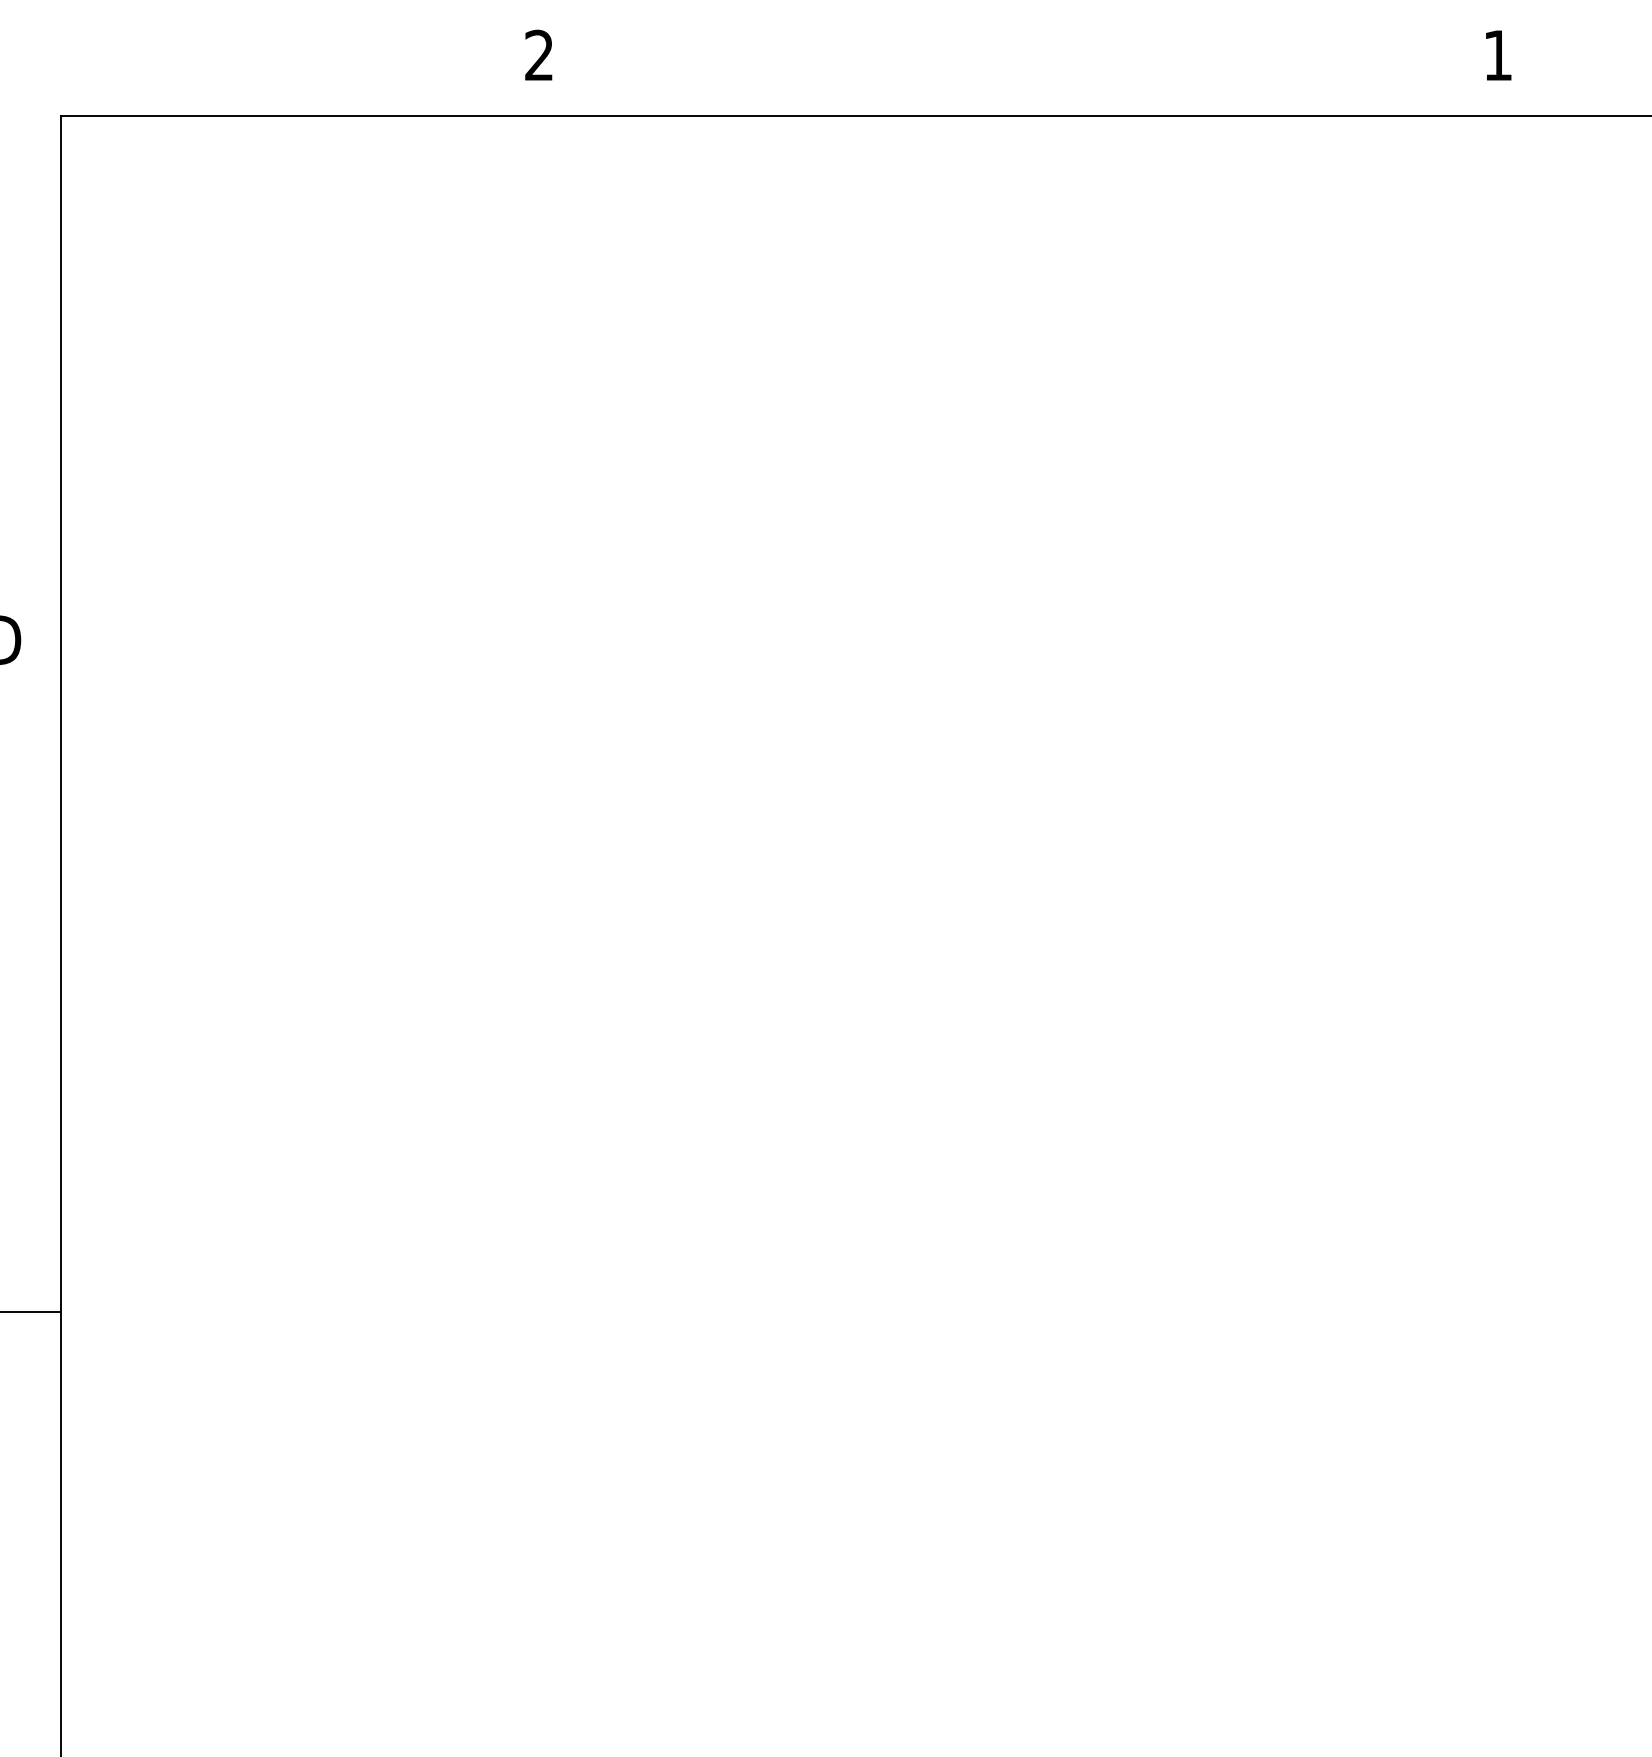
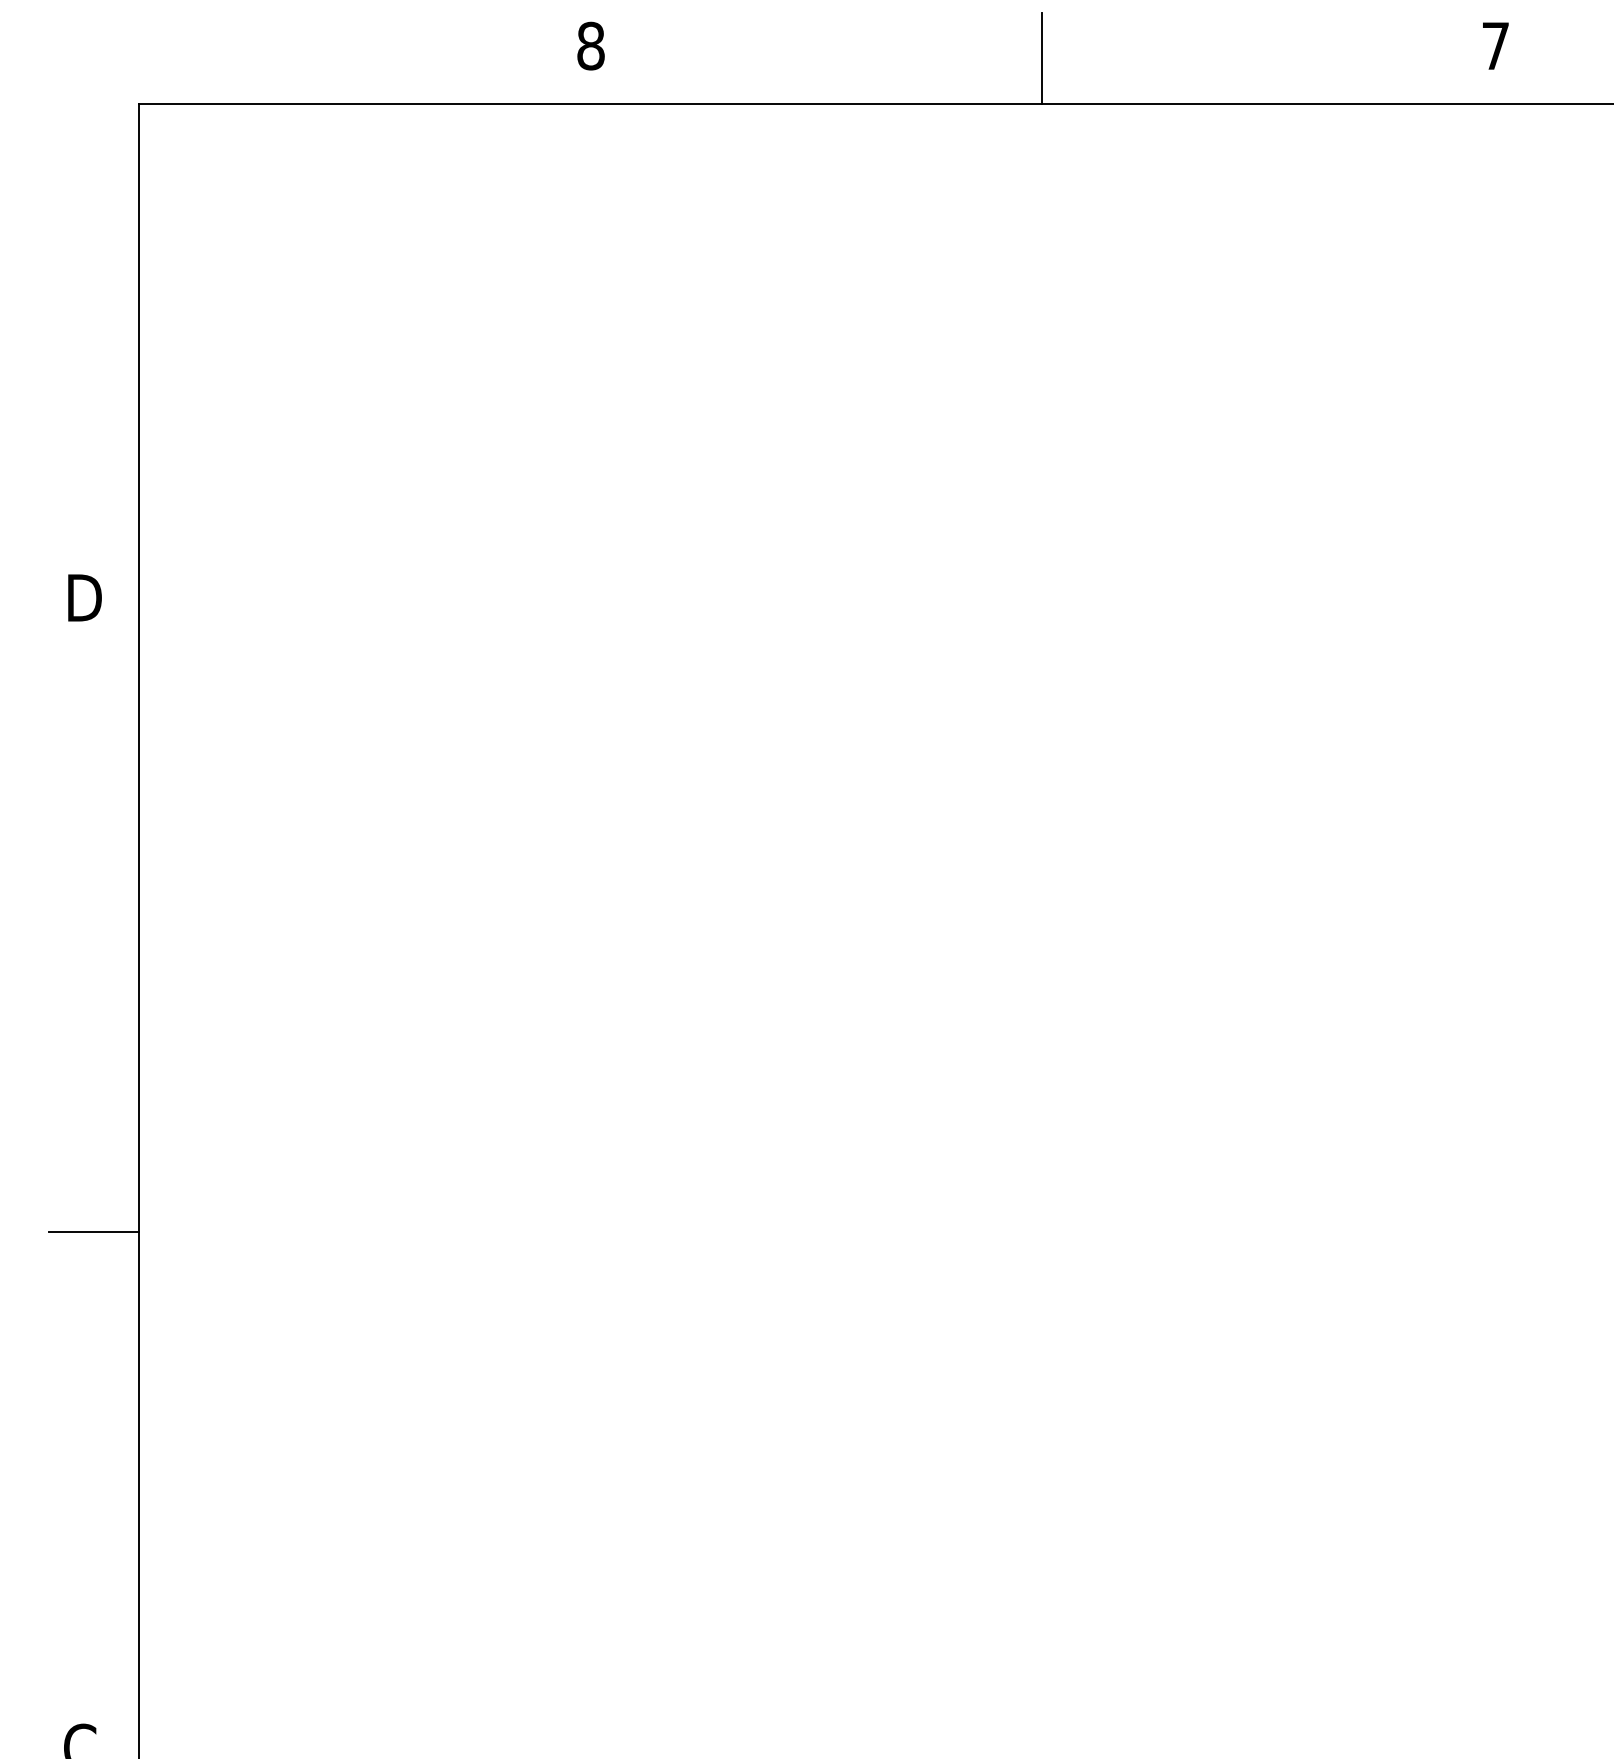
text: (538, 54) -> (590, 45), 2 -> 8
text: (1497, 54) -> (1495, 45), 1 -> 7
line: (1017, 68) -> (1042, 58), added

